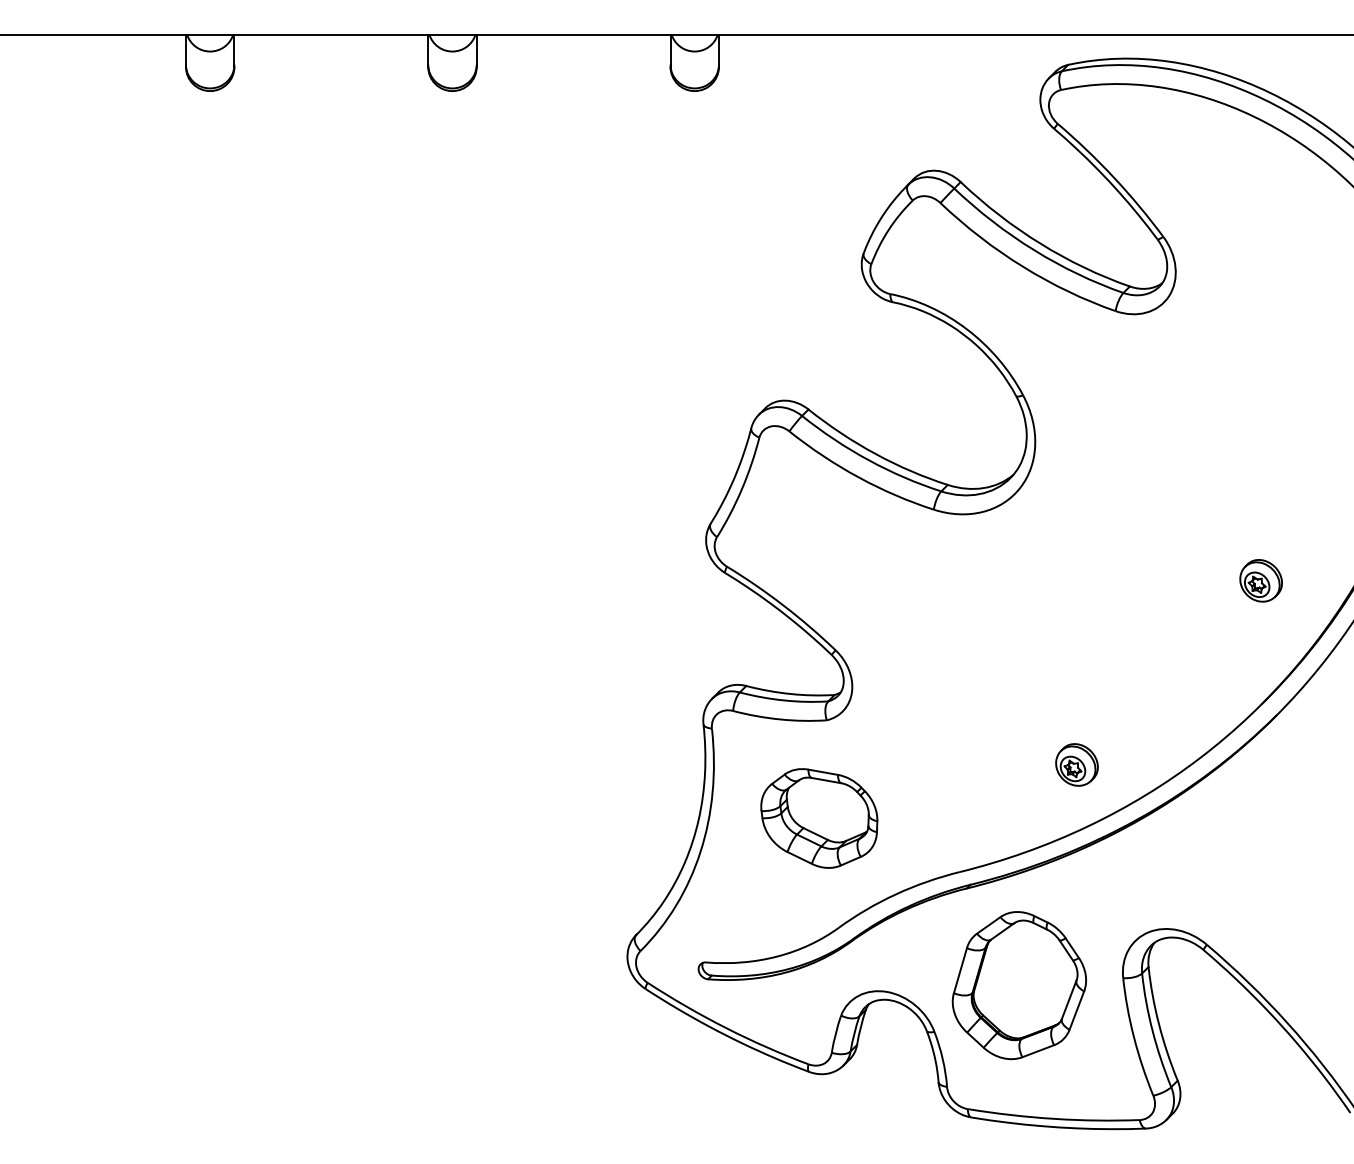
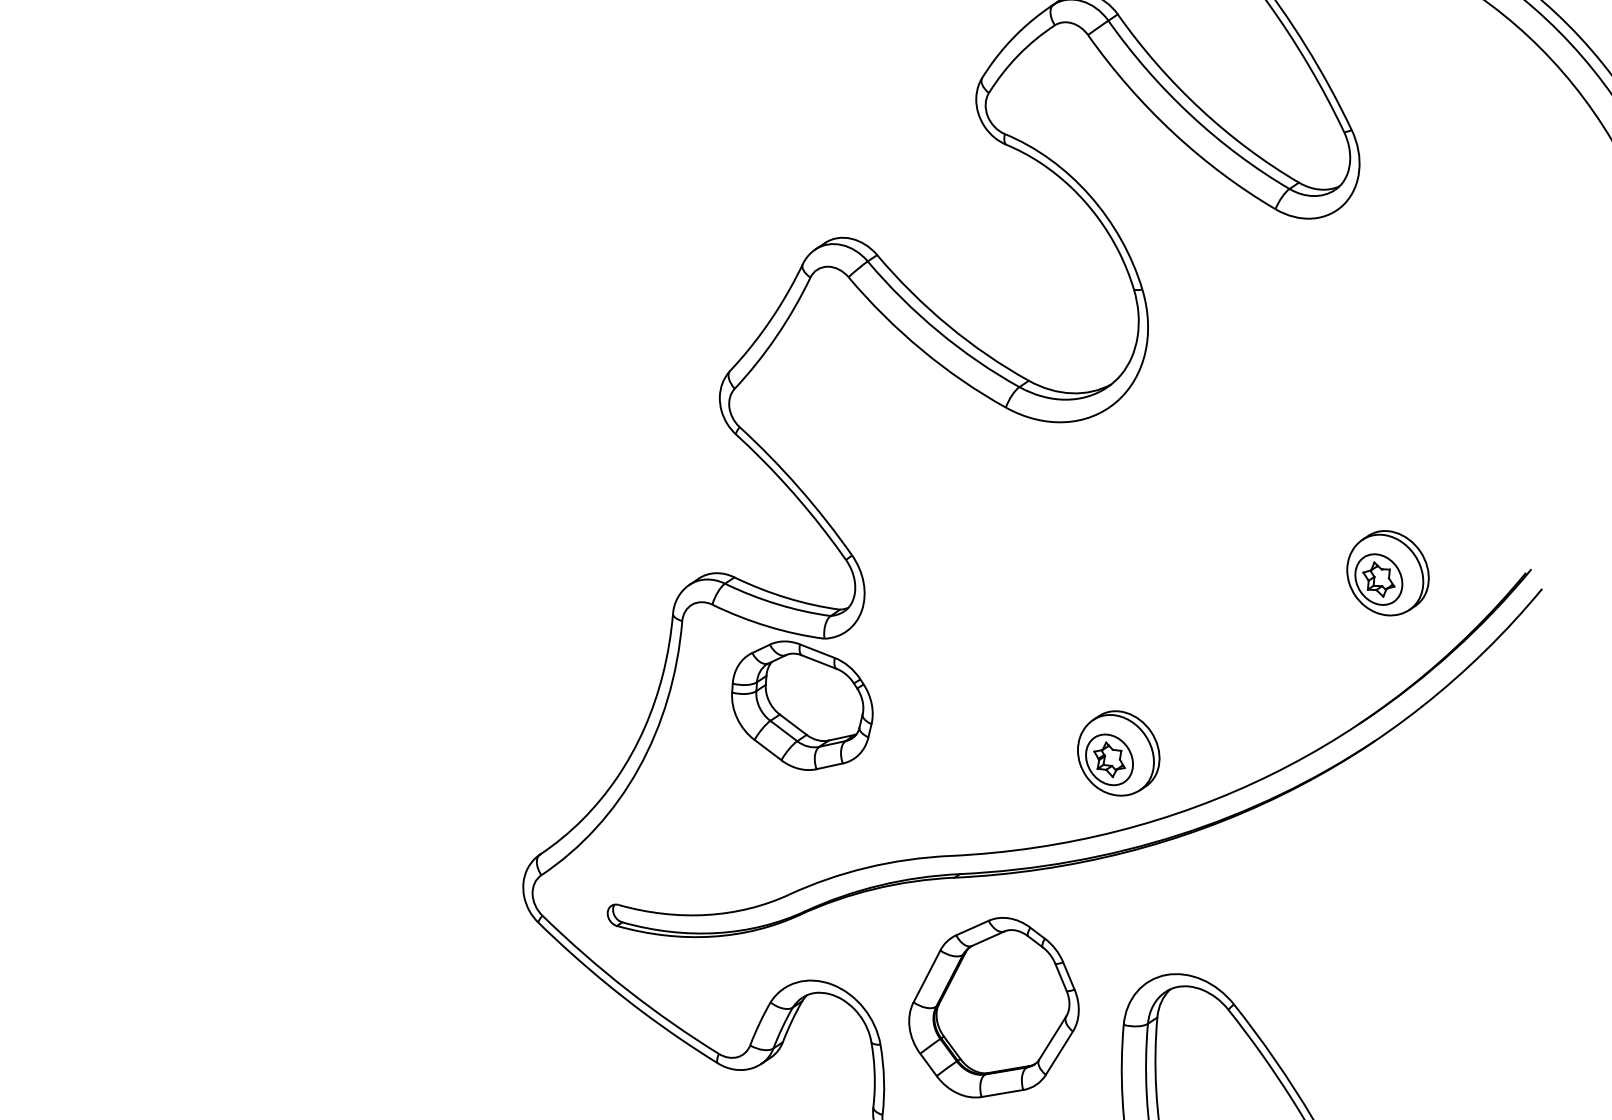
part: (1260, 580) -> (1387, 572), size x1.6
part: (1076, 764) -> (1118, 752), size x1.6
part: (819, 818) -> (801, 706), moved

